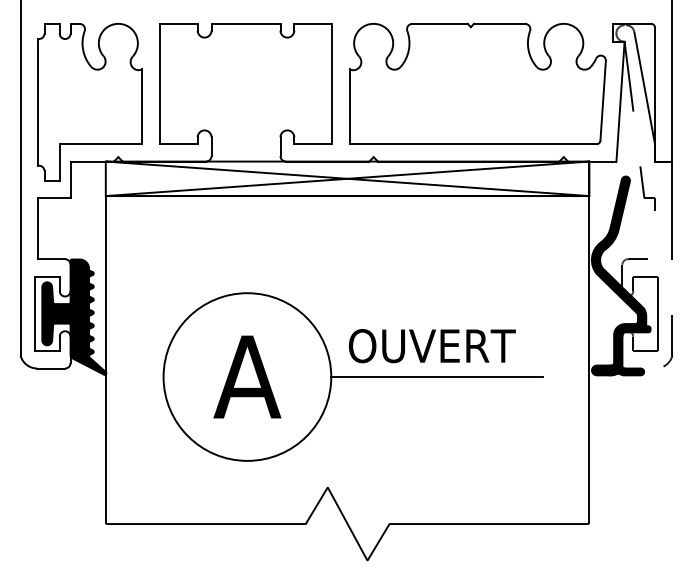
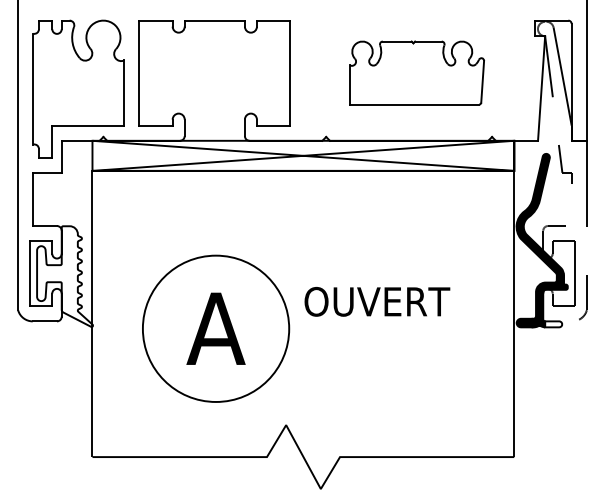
part: (477, 83) -> (416, 72), size x0.6
fill: (74, 317) -> (65, 276), removed
fill: (634, 372) -> (553, 324), removed
line: (437, 376) -> (381, 328), removed

